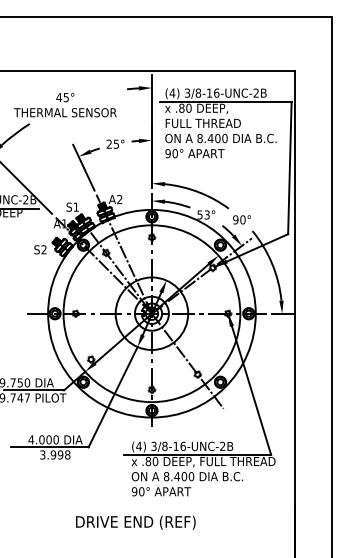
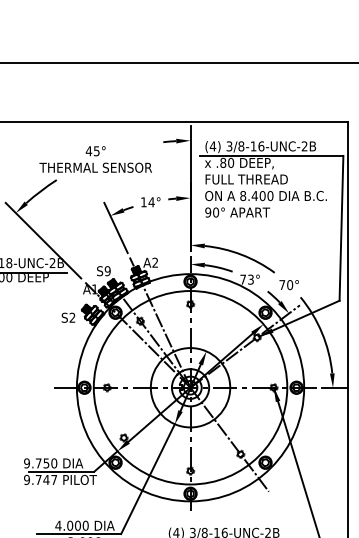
text: (112, 143) -> (147, 201), 25° -> 14°
text: (76, 206) -> (107, 270), S1 -> S9
text: (199, 214) -> (242, 279), 53° -> 73°
text: (235, 219) -> (281, 284), 90° -> 70°

